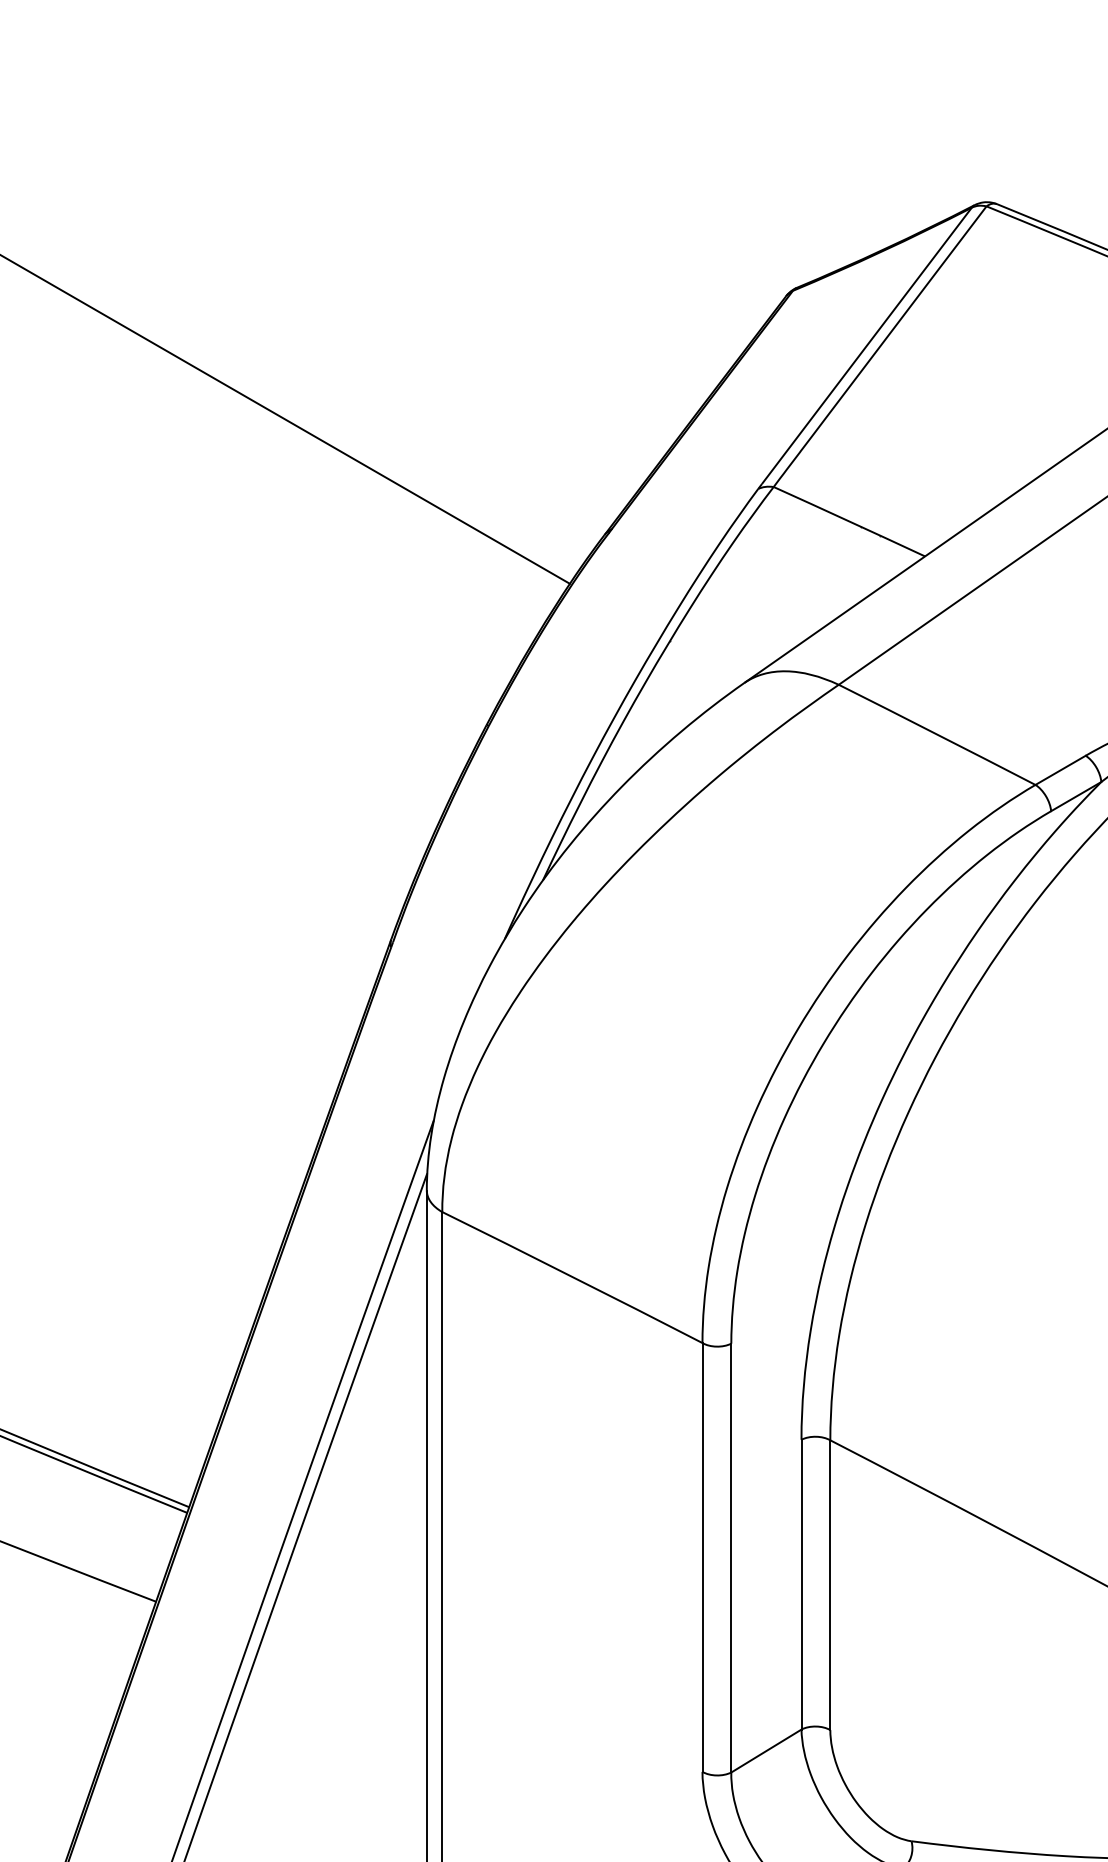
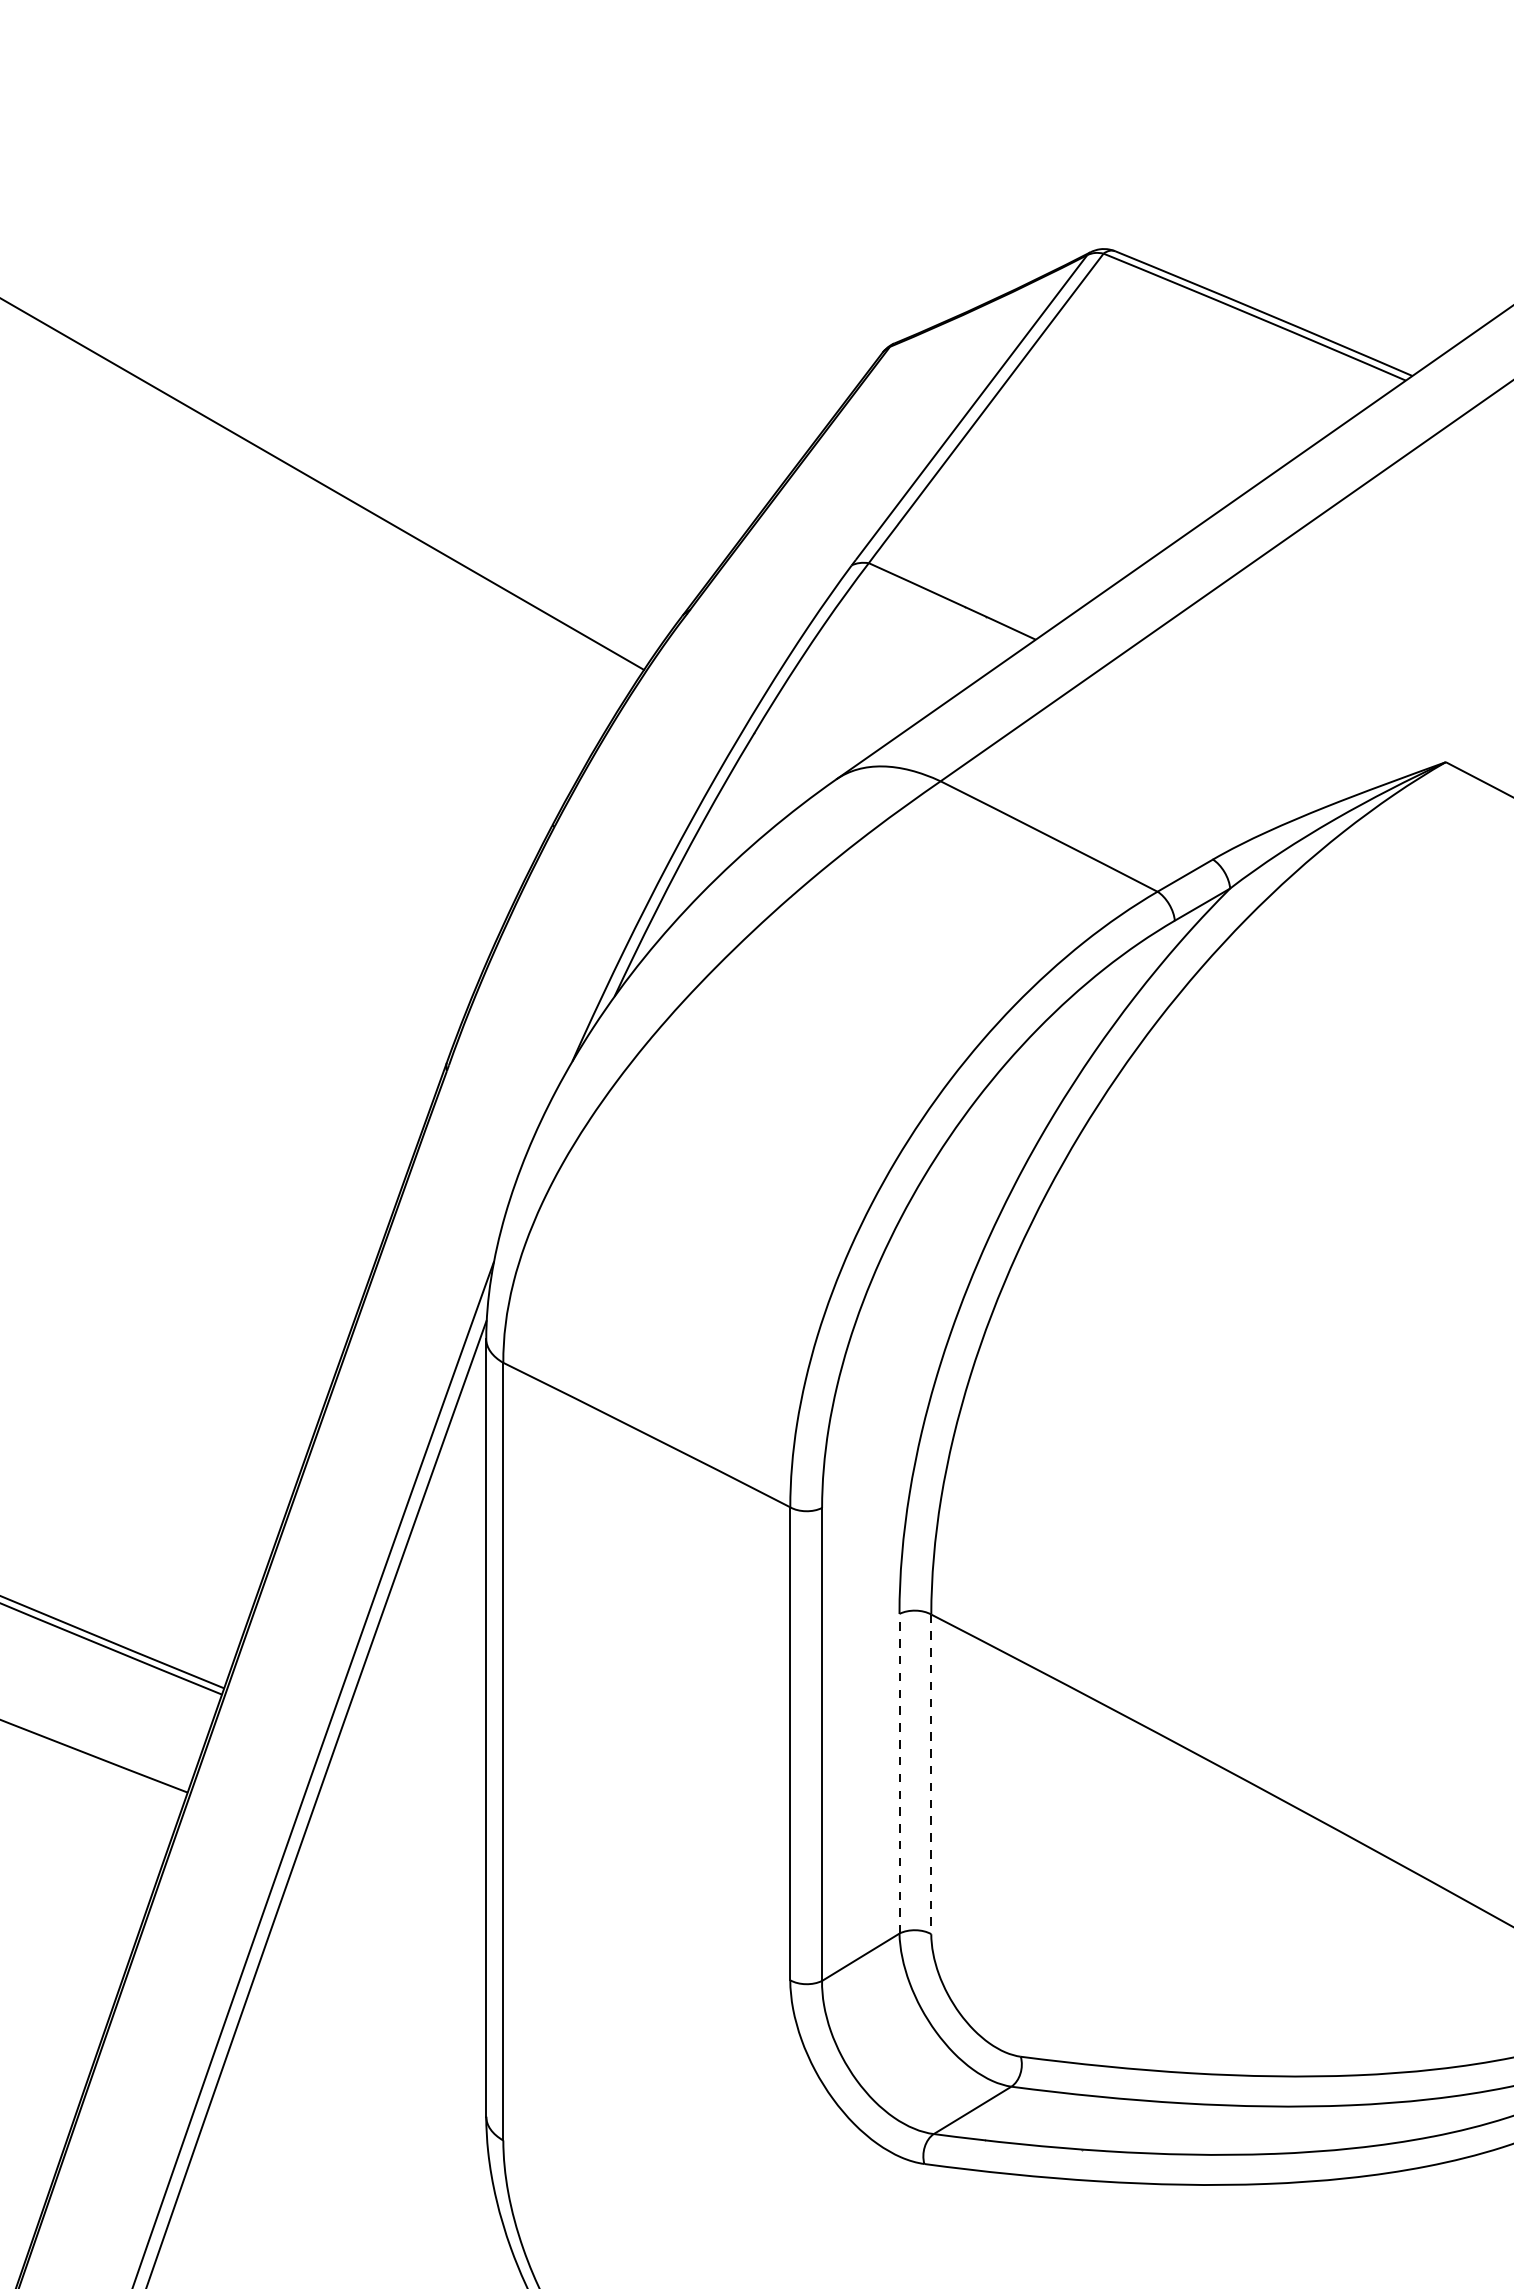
line: (801, 1584) -> (899, 1773), solid -> dashed
line: (830, 1585) -> (931, 1774), solid -> dashed

